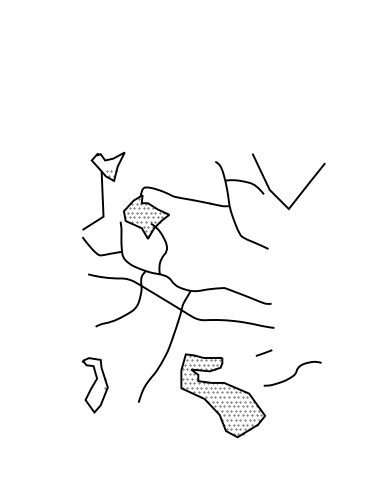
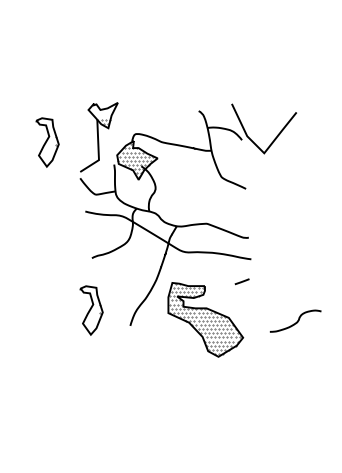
part: (45, 196) -> (47, 142), added
curve: (293, 374) -> (296, 321), moved

